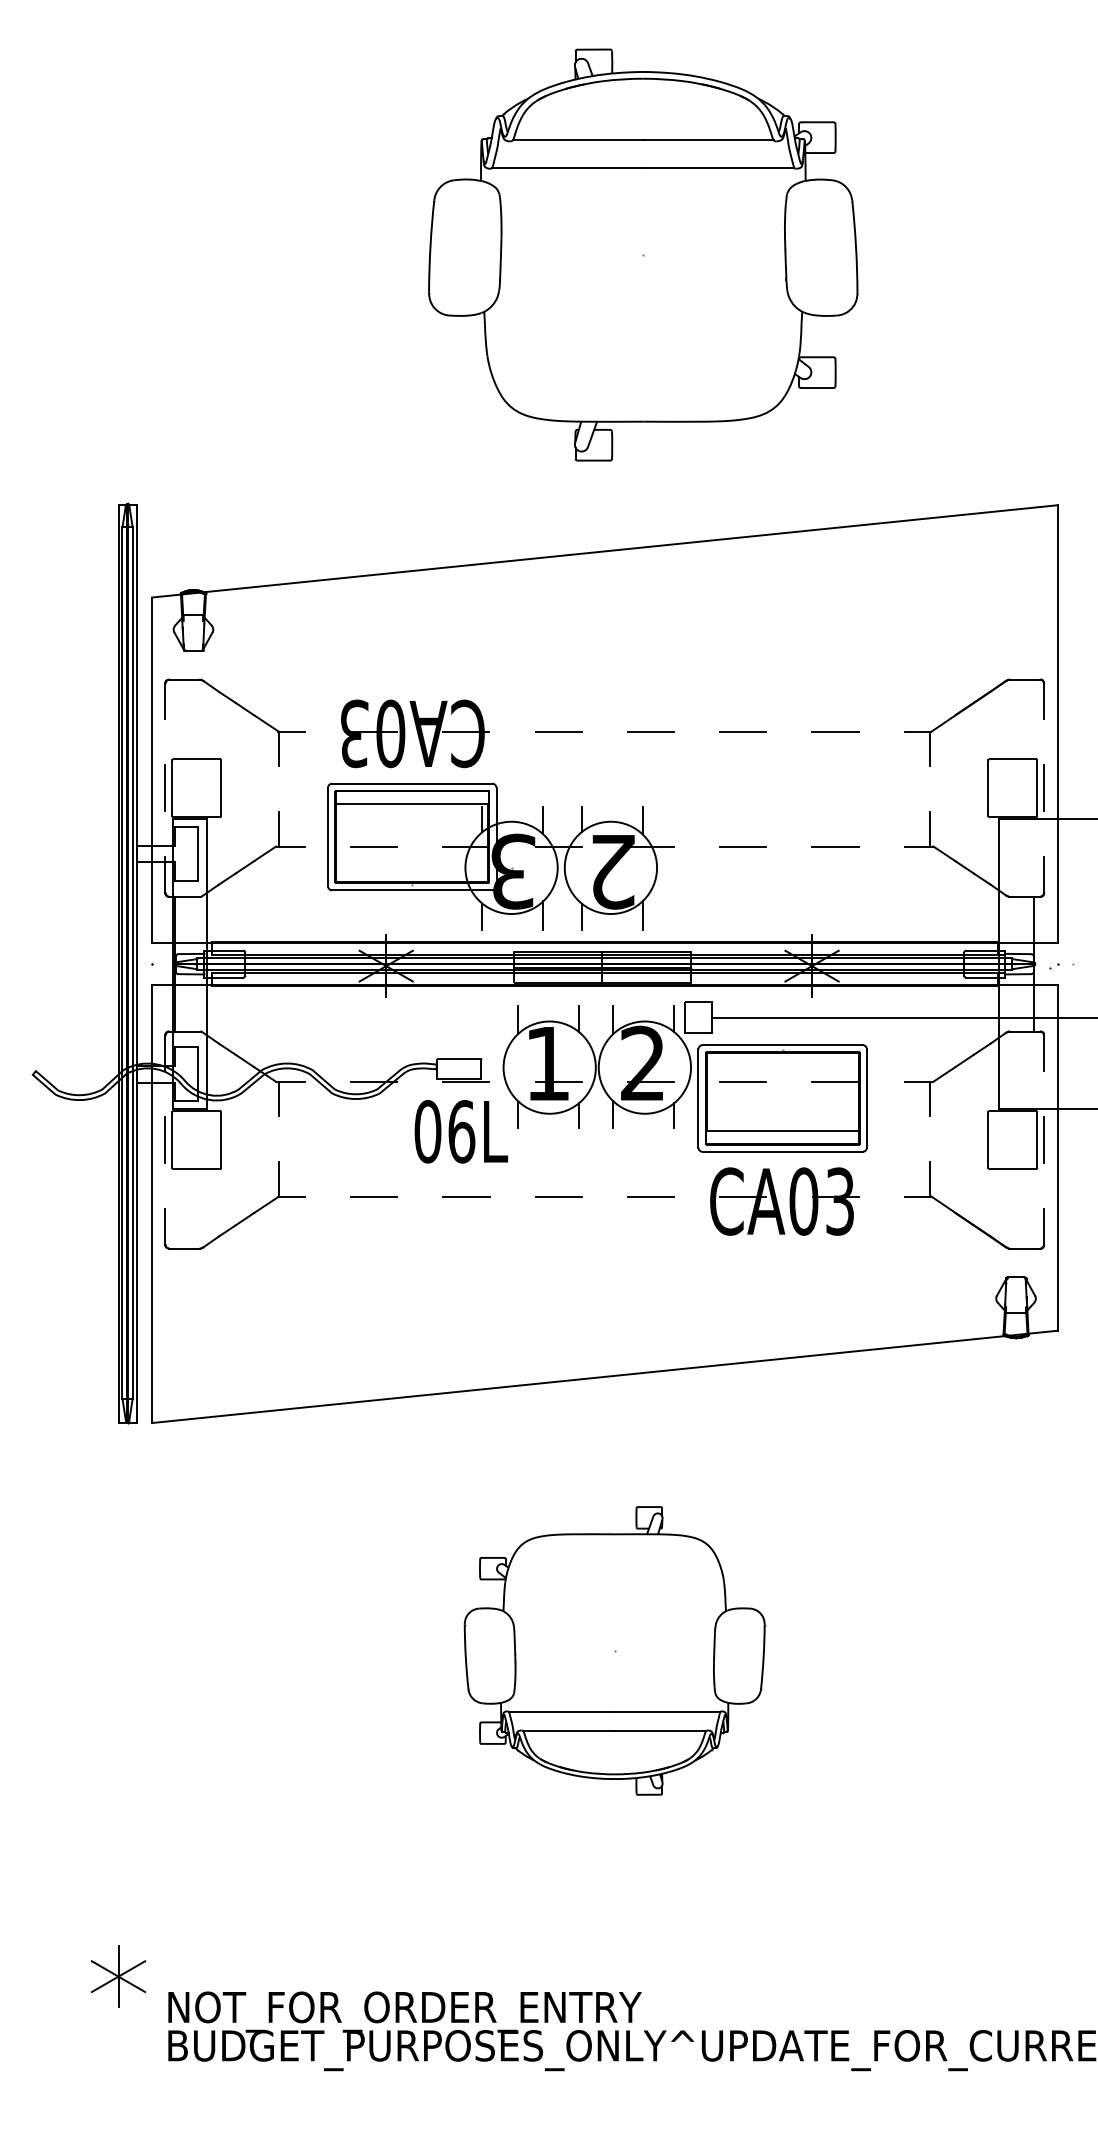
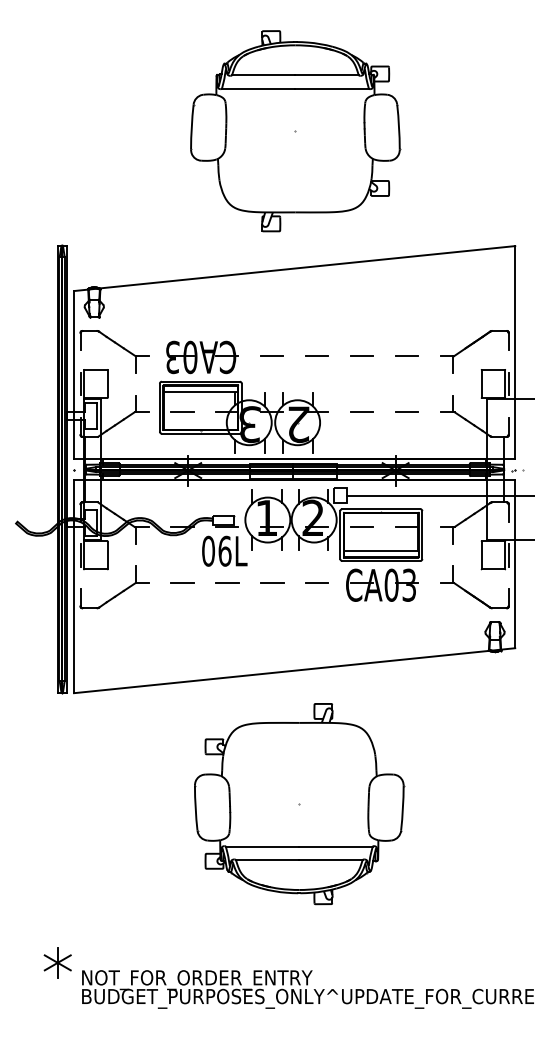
part: (643, 255) -> (295, 131), moved
part: (614, 1651) -> (299, 804), size x1.43

